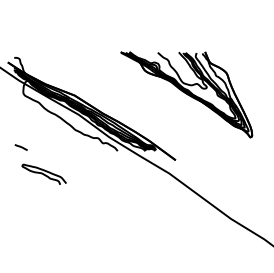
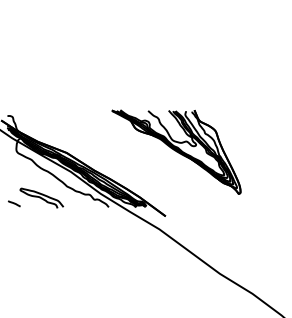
curve: (43, 173) -> (41, 197), moved

